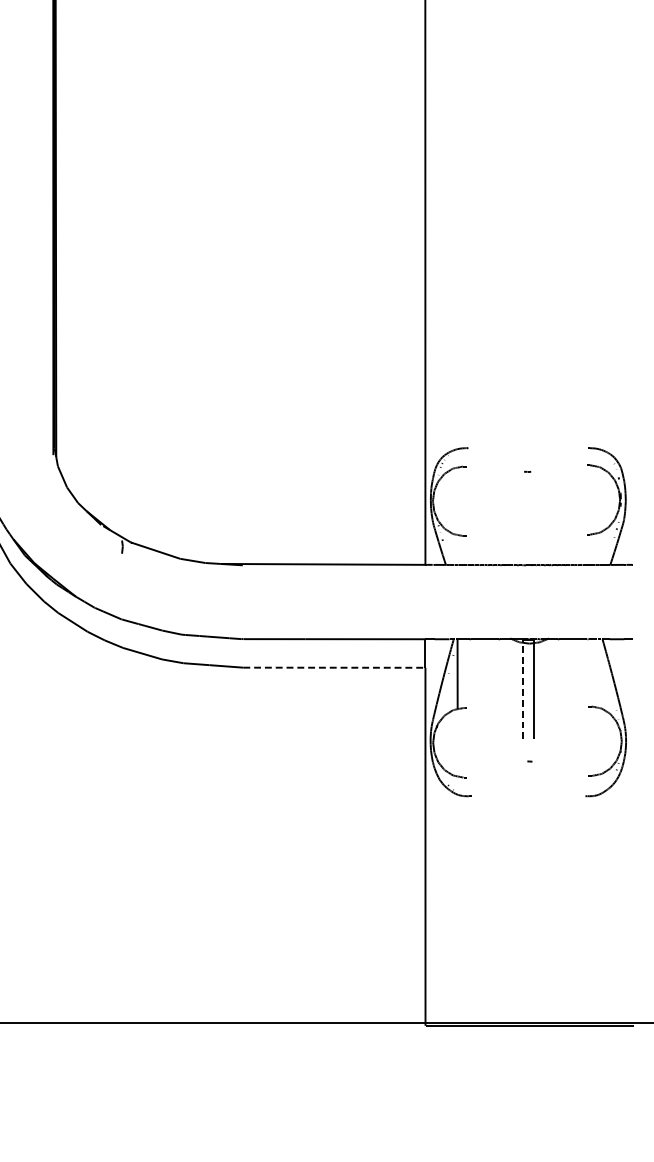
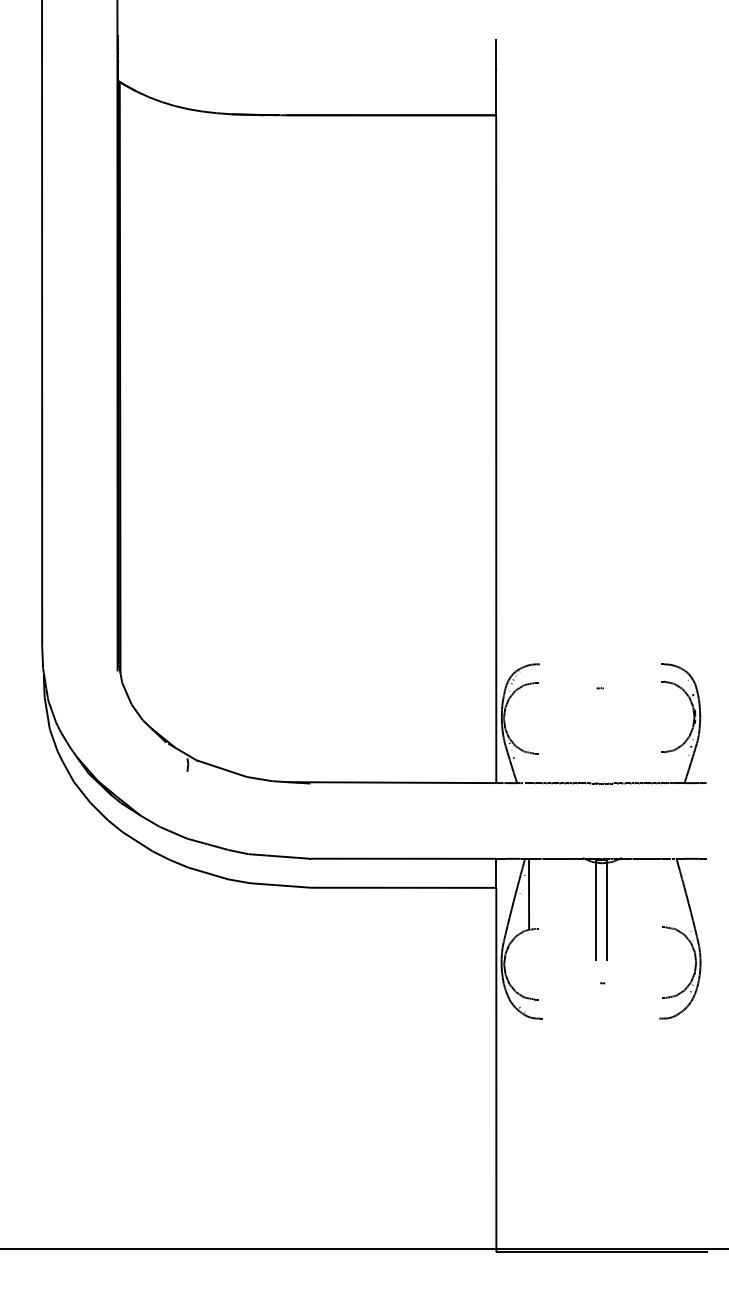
line: (334, 667) -> (403, 887), dashed -> solid
line: (522, 691) -> (595, 911), dashed -> solid

